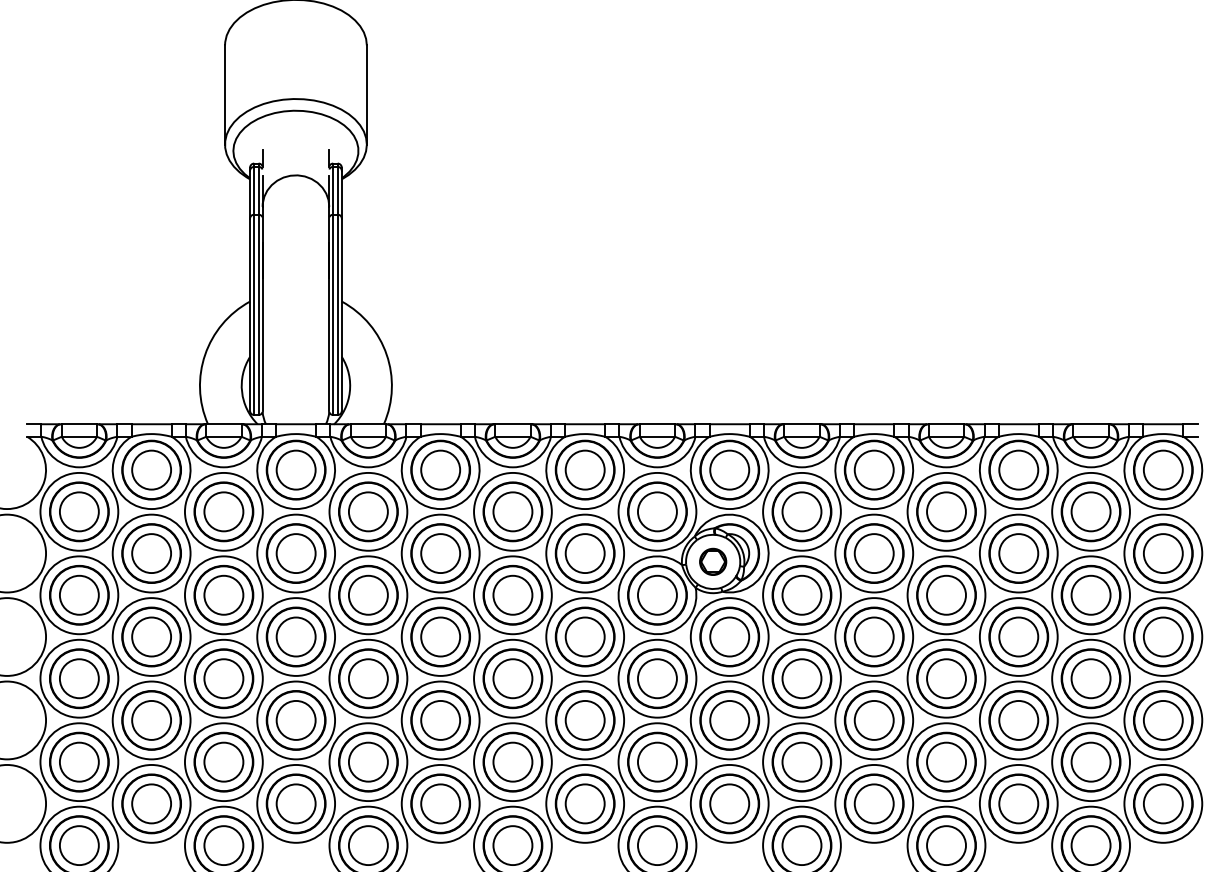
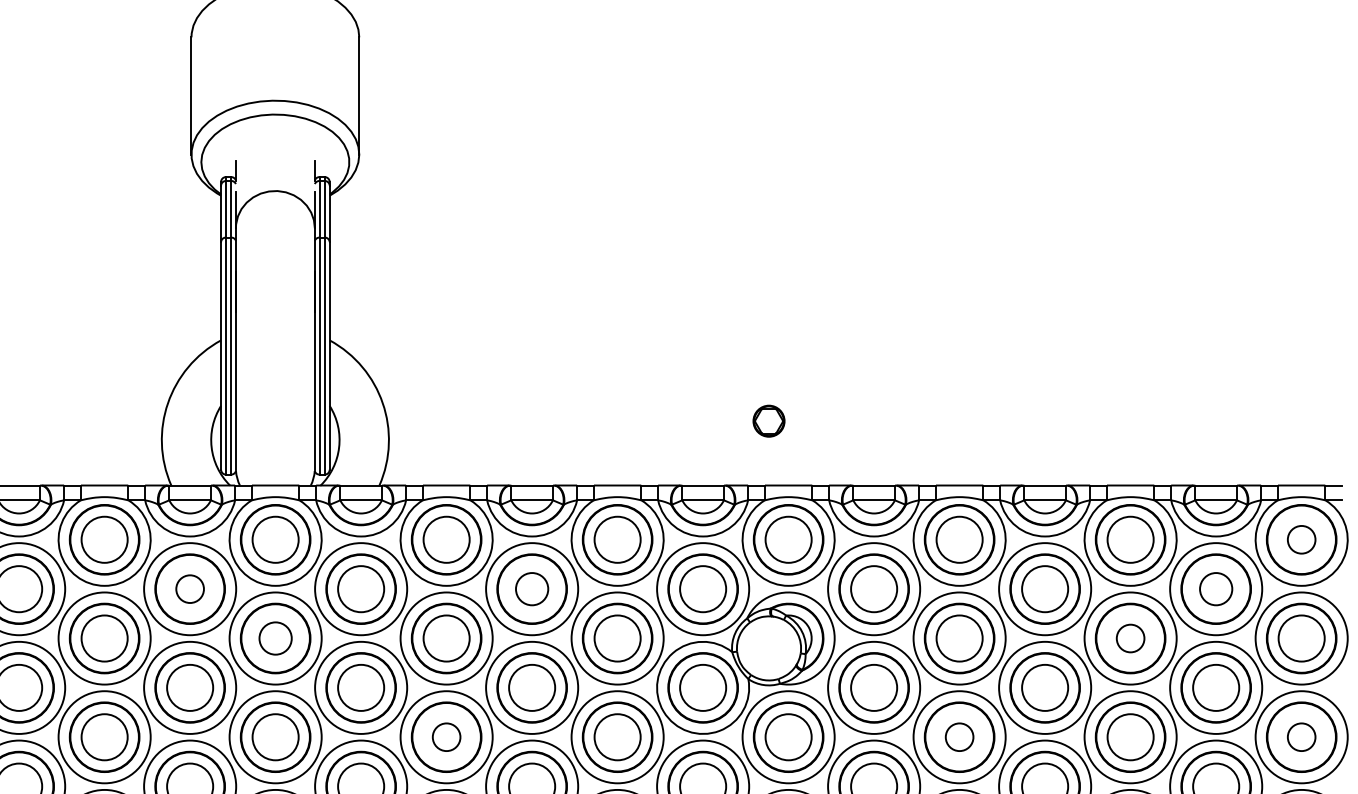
circle: (1162, 469) -> (1300, 539), size x0.6
circle: (223, 511) -> (189, 588), size x0.6
circle: (512, 511) -> (531, 588), size x0.7
circle: (1090, 511) -> (1215, 588), size x0.7
circle: (295, 553) -> (274, 638), size x0.7
circle: (1018, 553) -> (1130, 638), size x0.6
part: (713, 561) -> (769, 420), moved
circle: (440, 636) -> (446, 736), size x0.6
circle: (873, 636) -> (958, 736), size x0.6
circle: (1162, 636) -> (1300, 736), size x0.6

